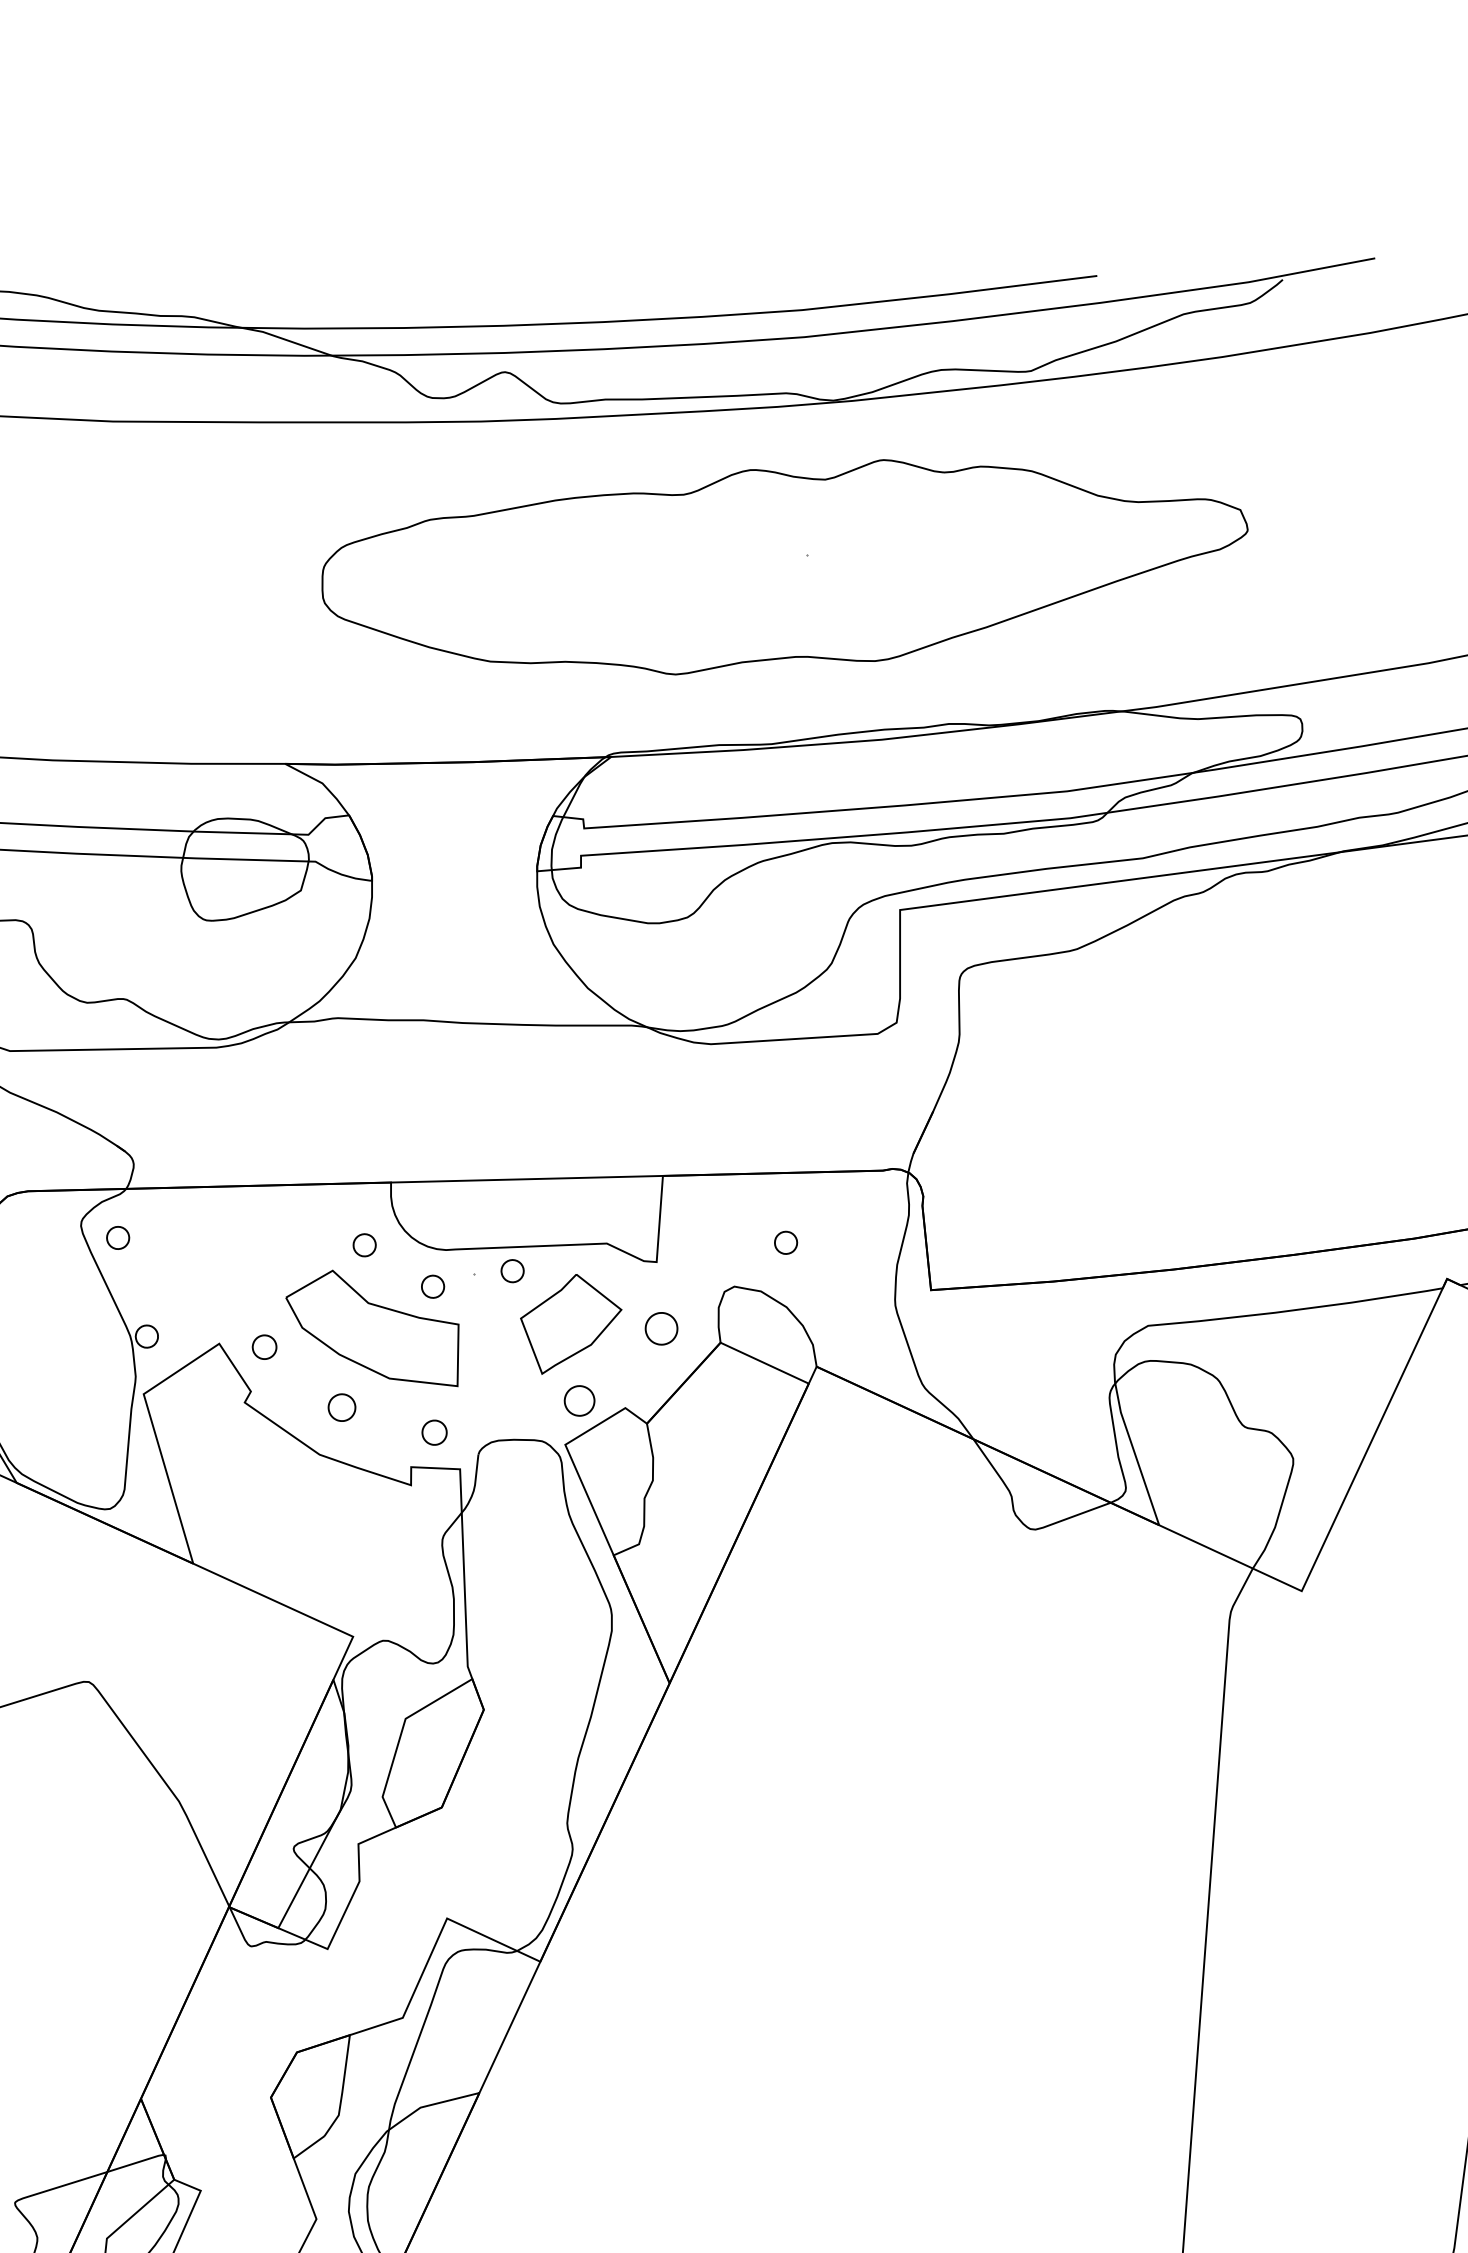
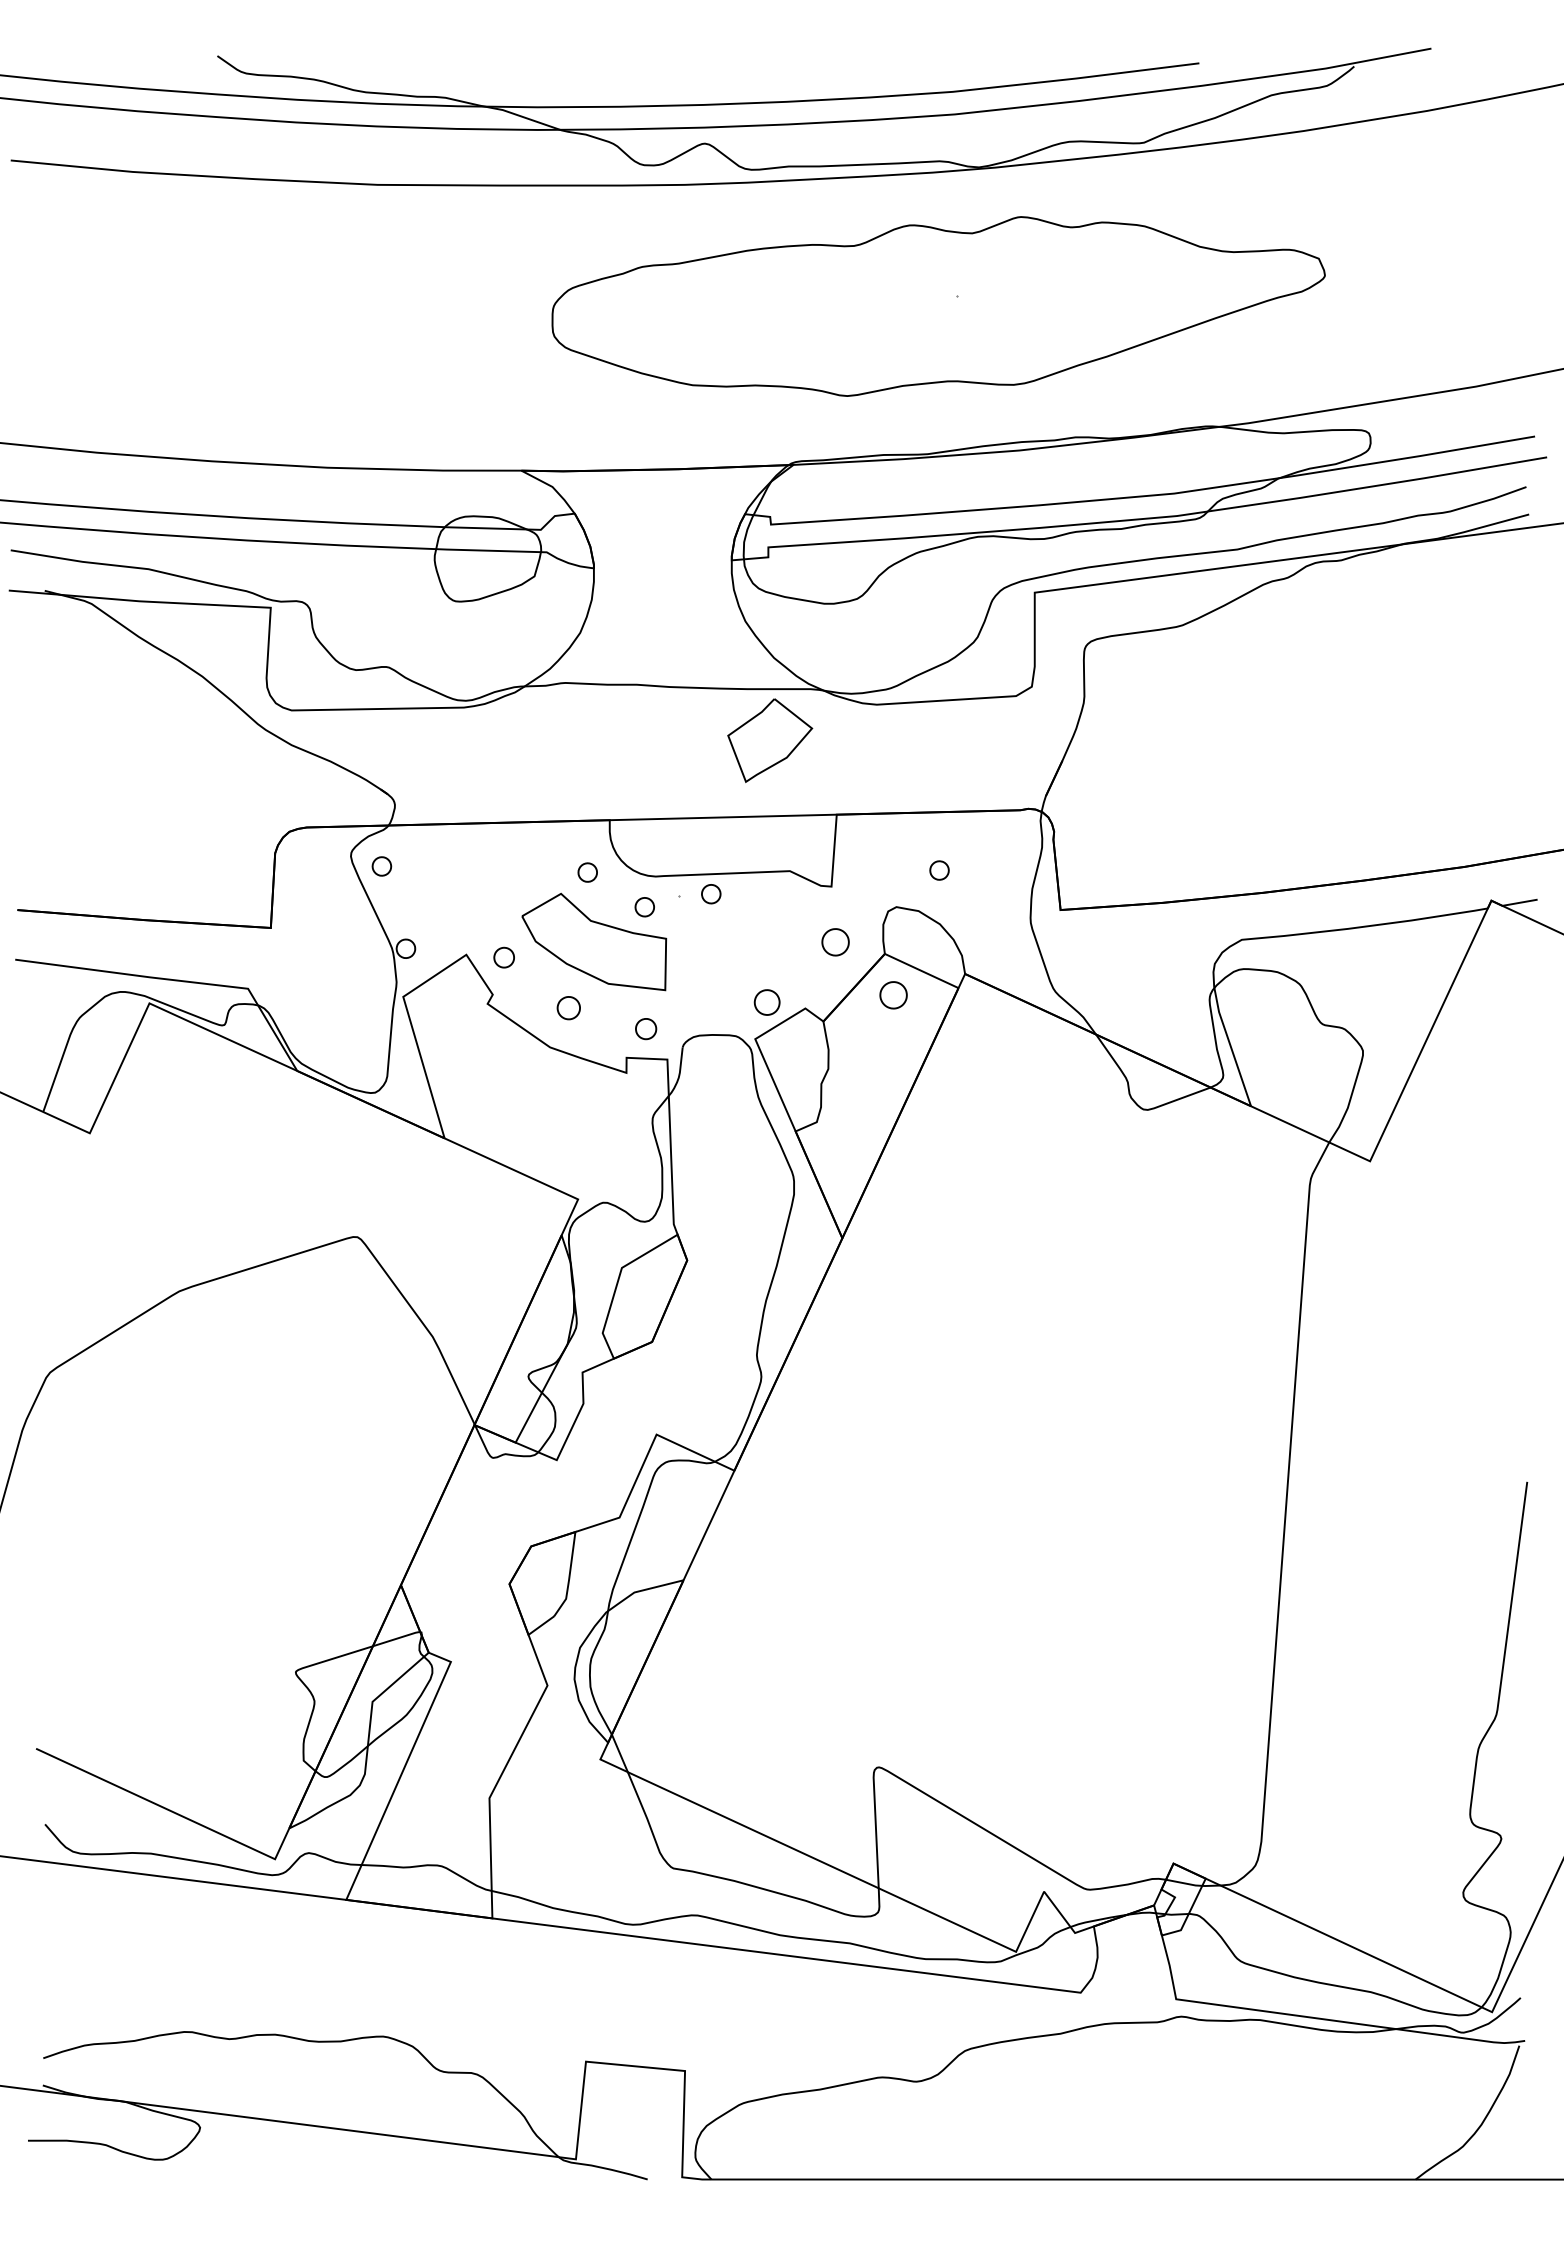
part: (571, 1324) -> (770, 740), moved
part: (730, 1392) -> (893, 995), added

